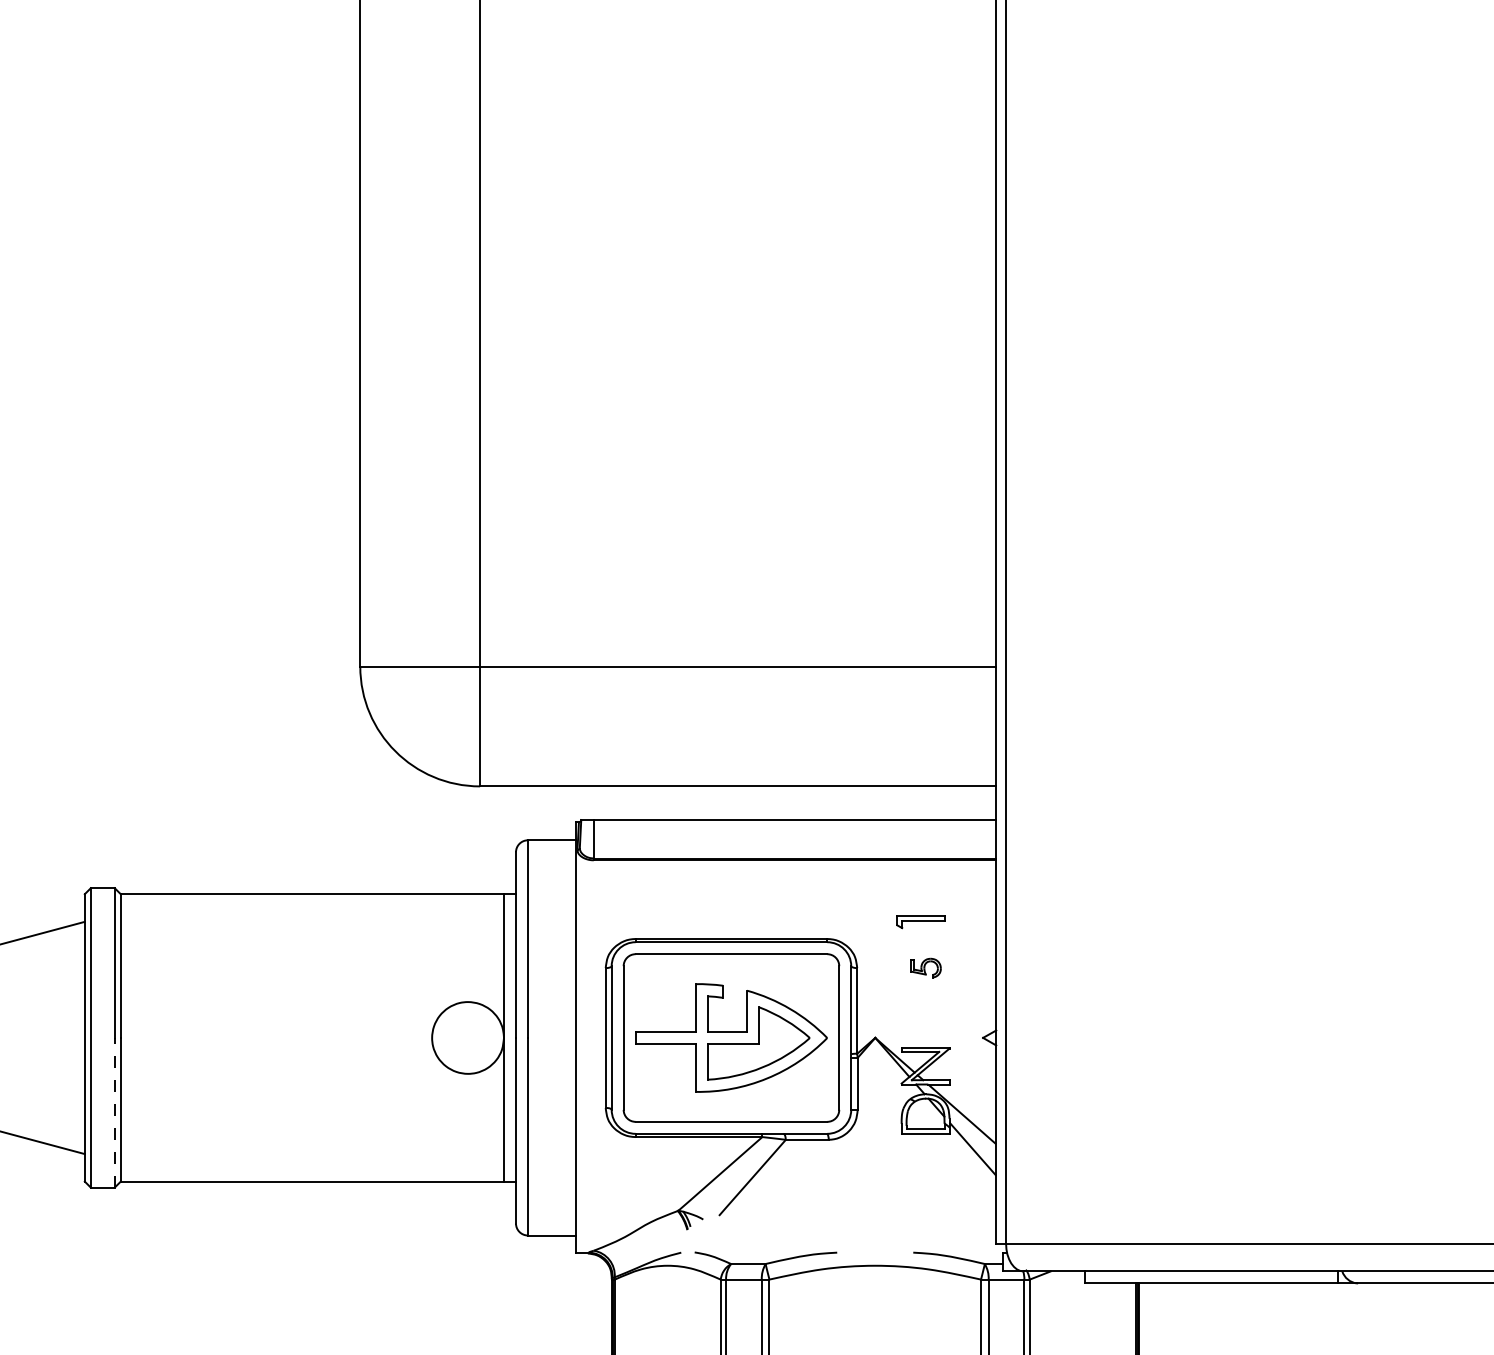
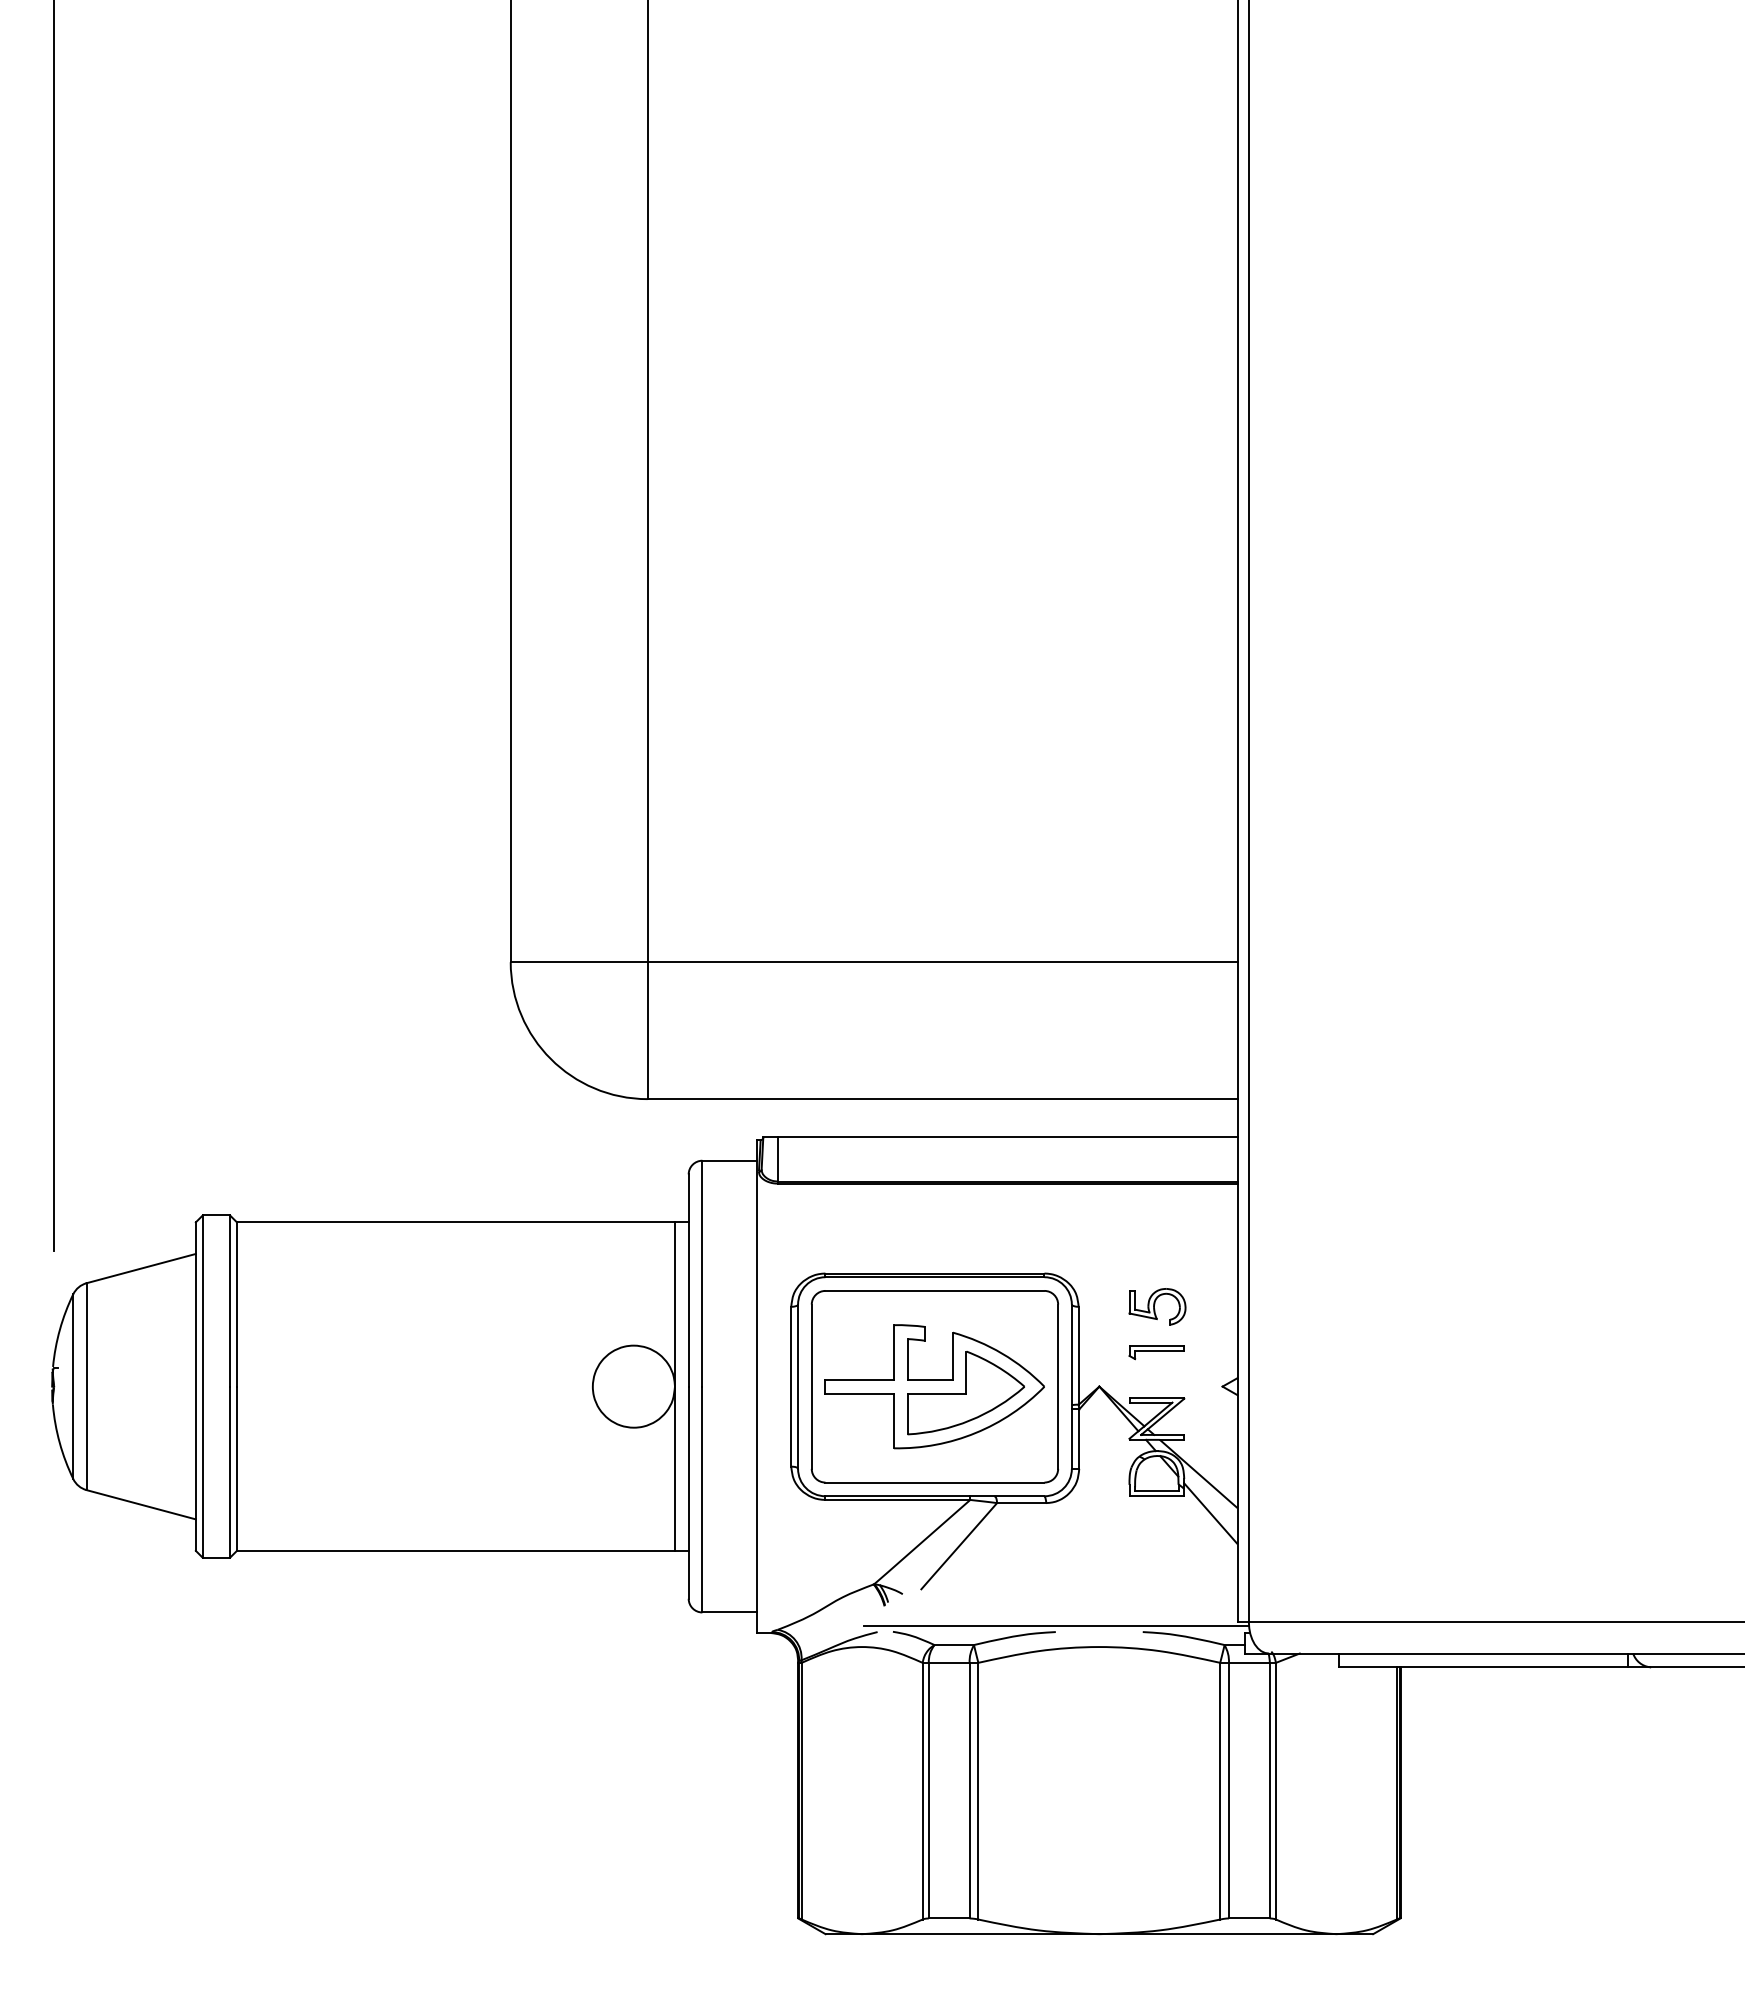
part: (920, 922) -> (1156, 1352), moved
part: (926, 967) -> (1157, 1306), size x1.67
line: (115, 1113) -> (230, 1472), dashed -> solid
line: (837, 1247) -> (1056, 1626), added

